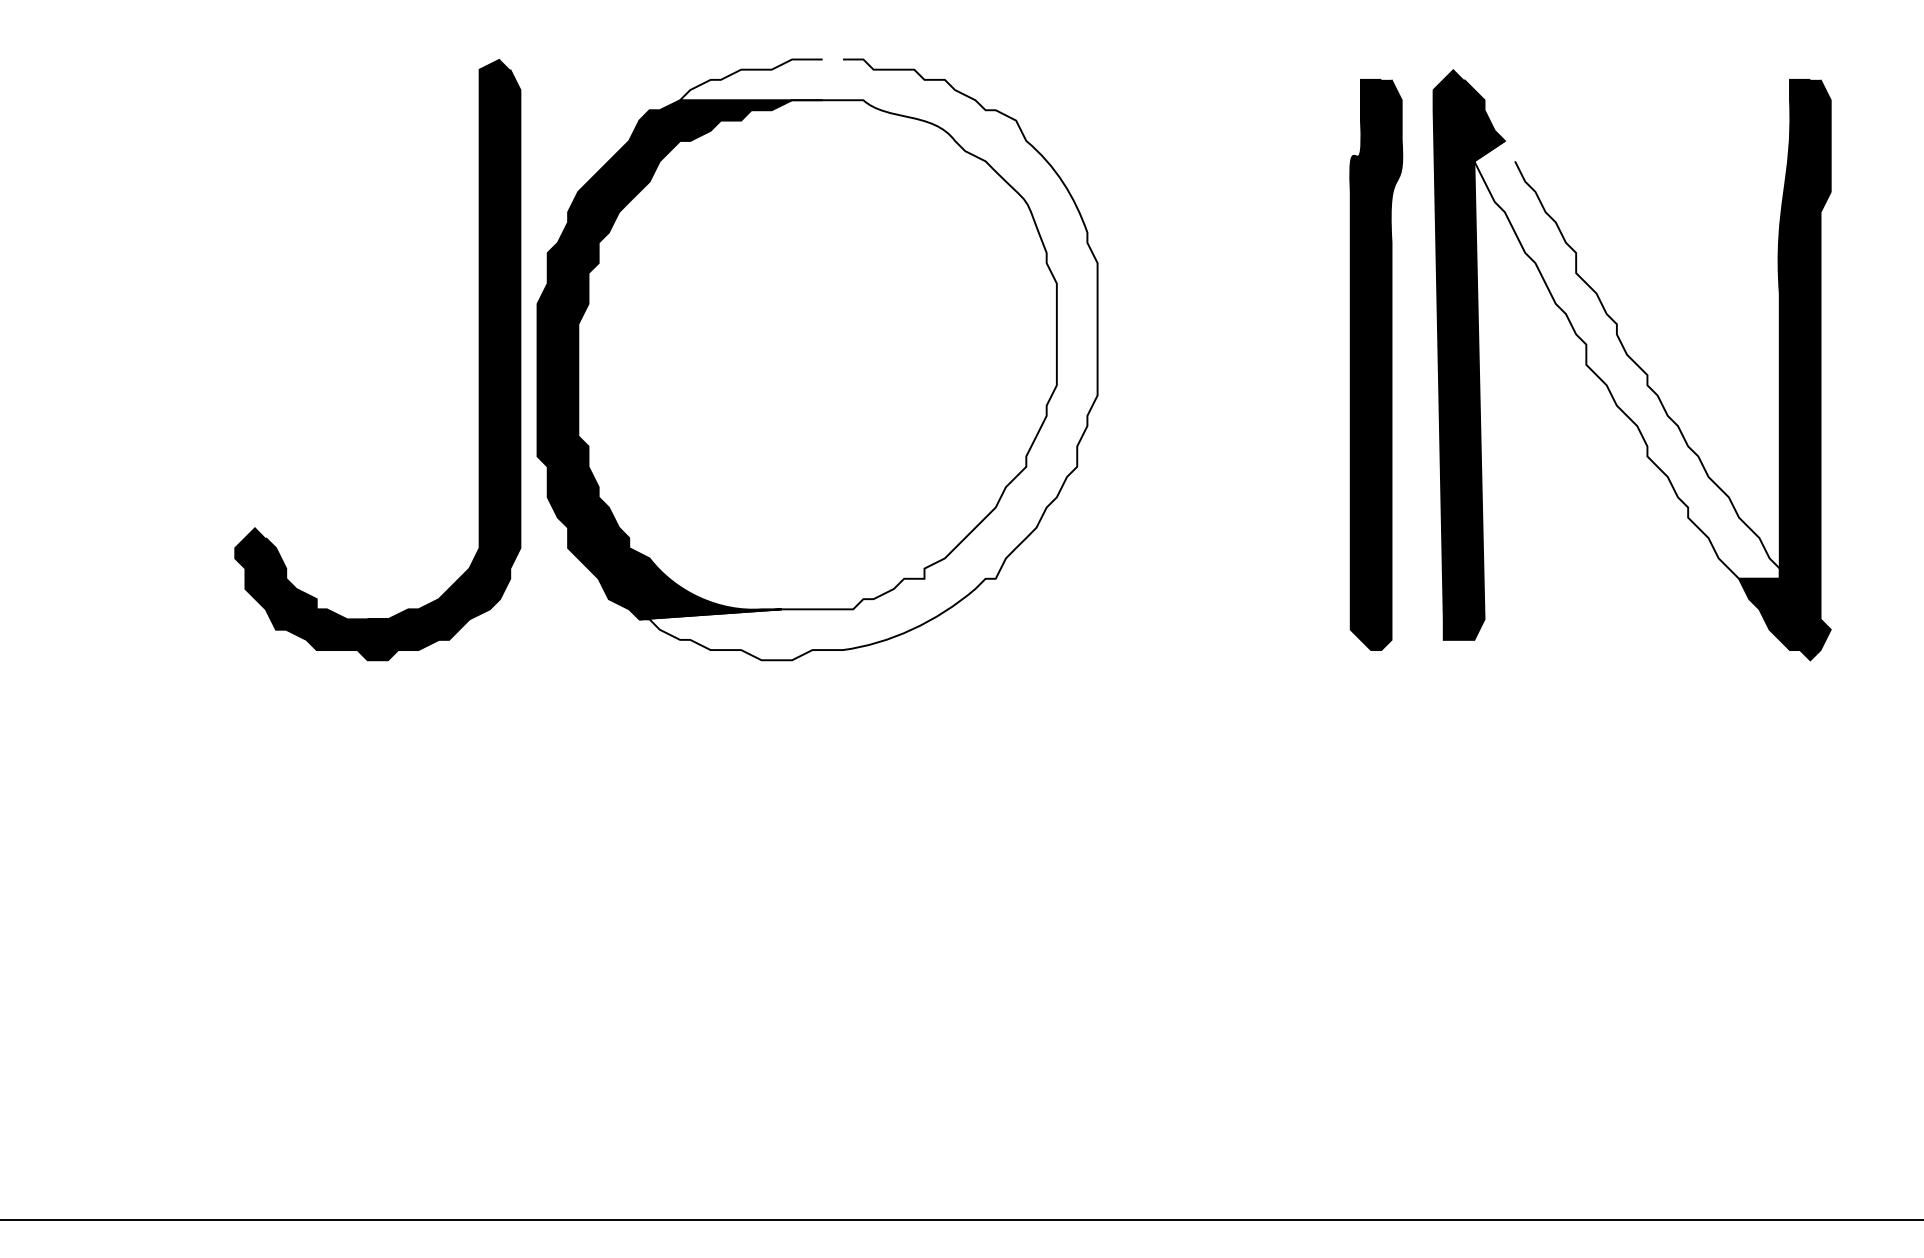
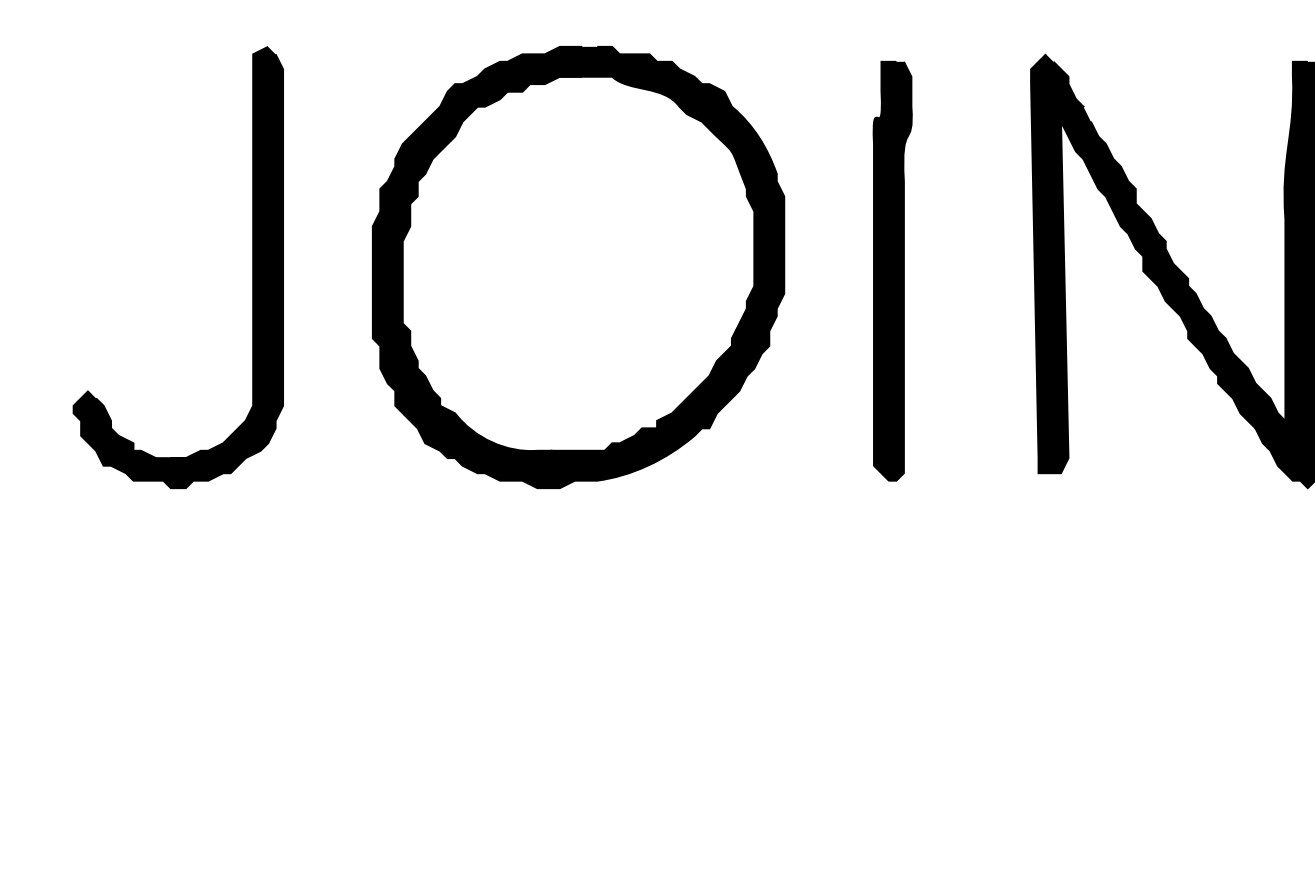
part: (478, 359) -> (252, 267), moved
fill: (868, 359) -> (615, 267), added
fill: (1626, 359) -> (1172, 267), added
part: (1376, 364) -> (892, 270), moved

